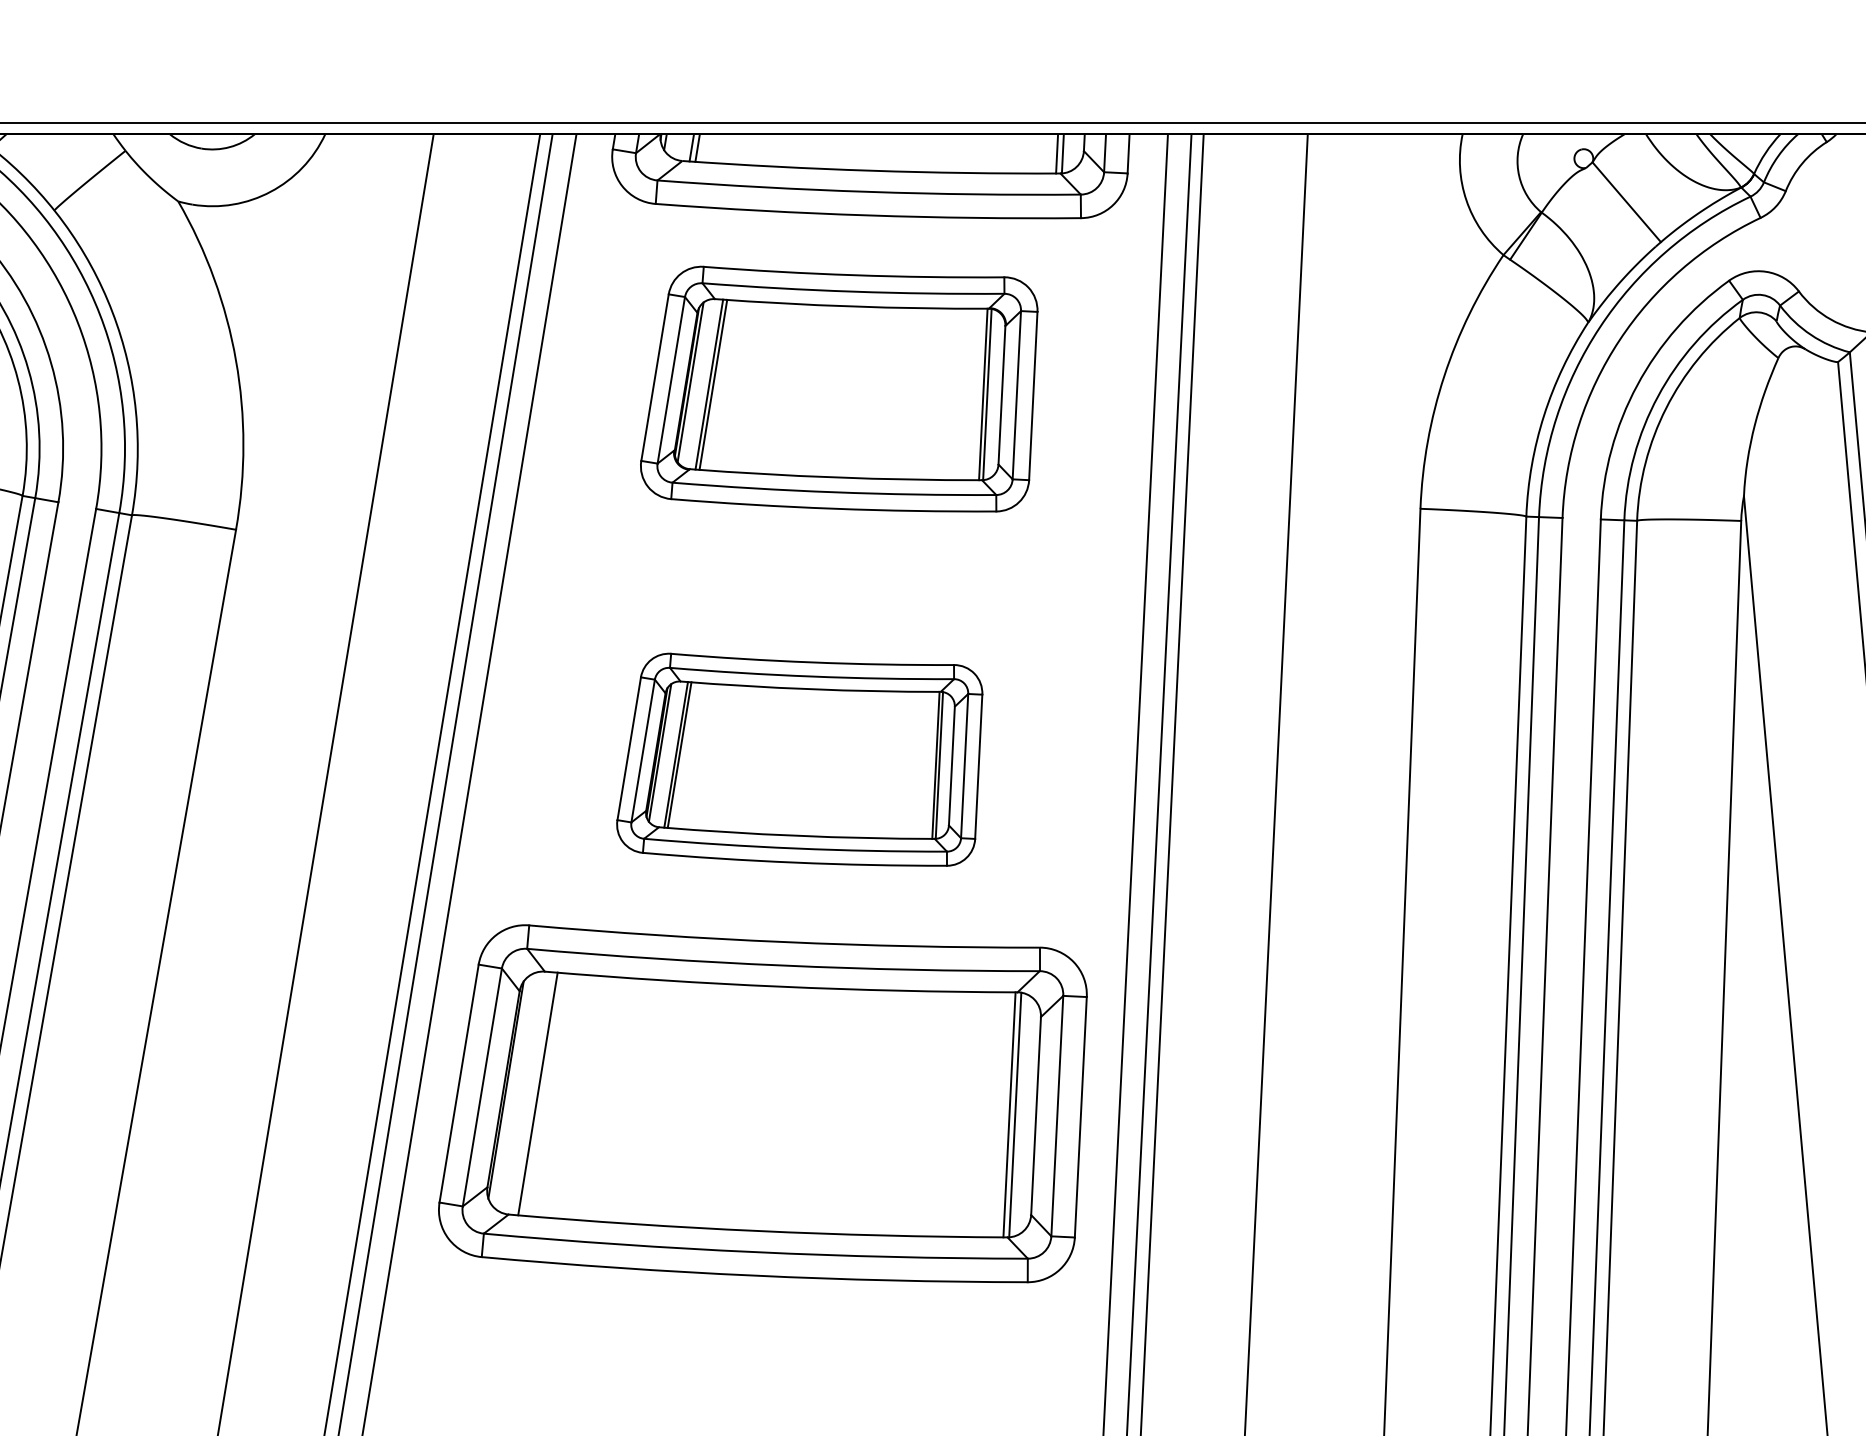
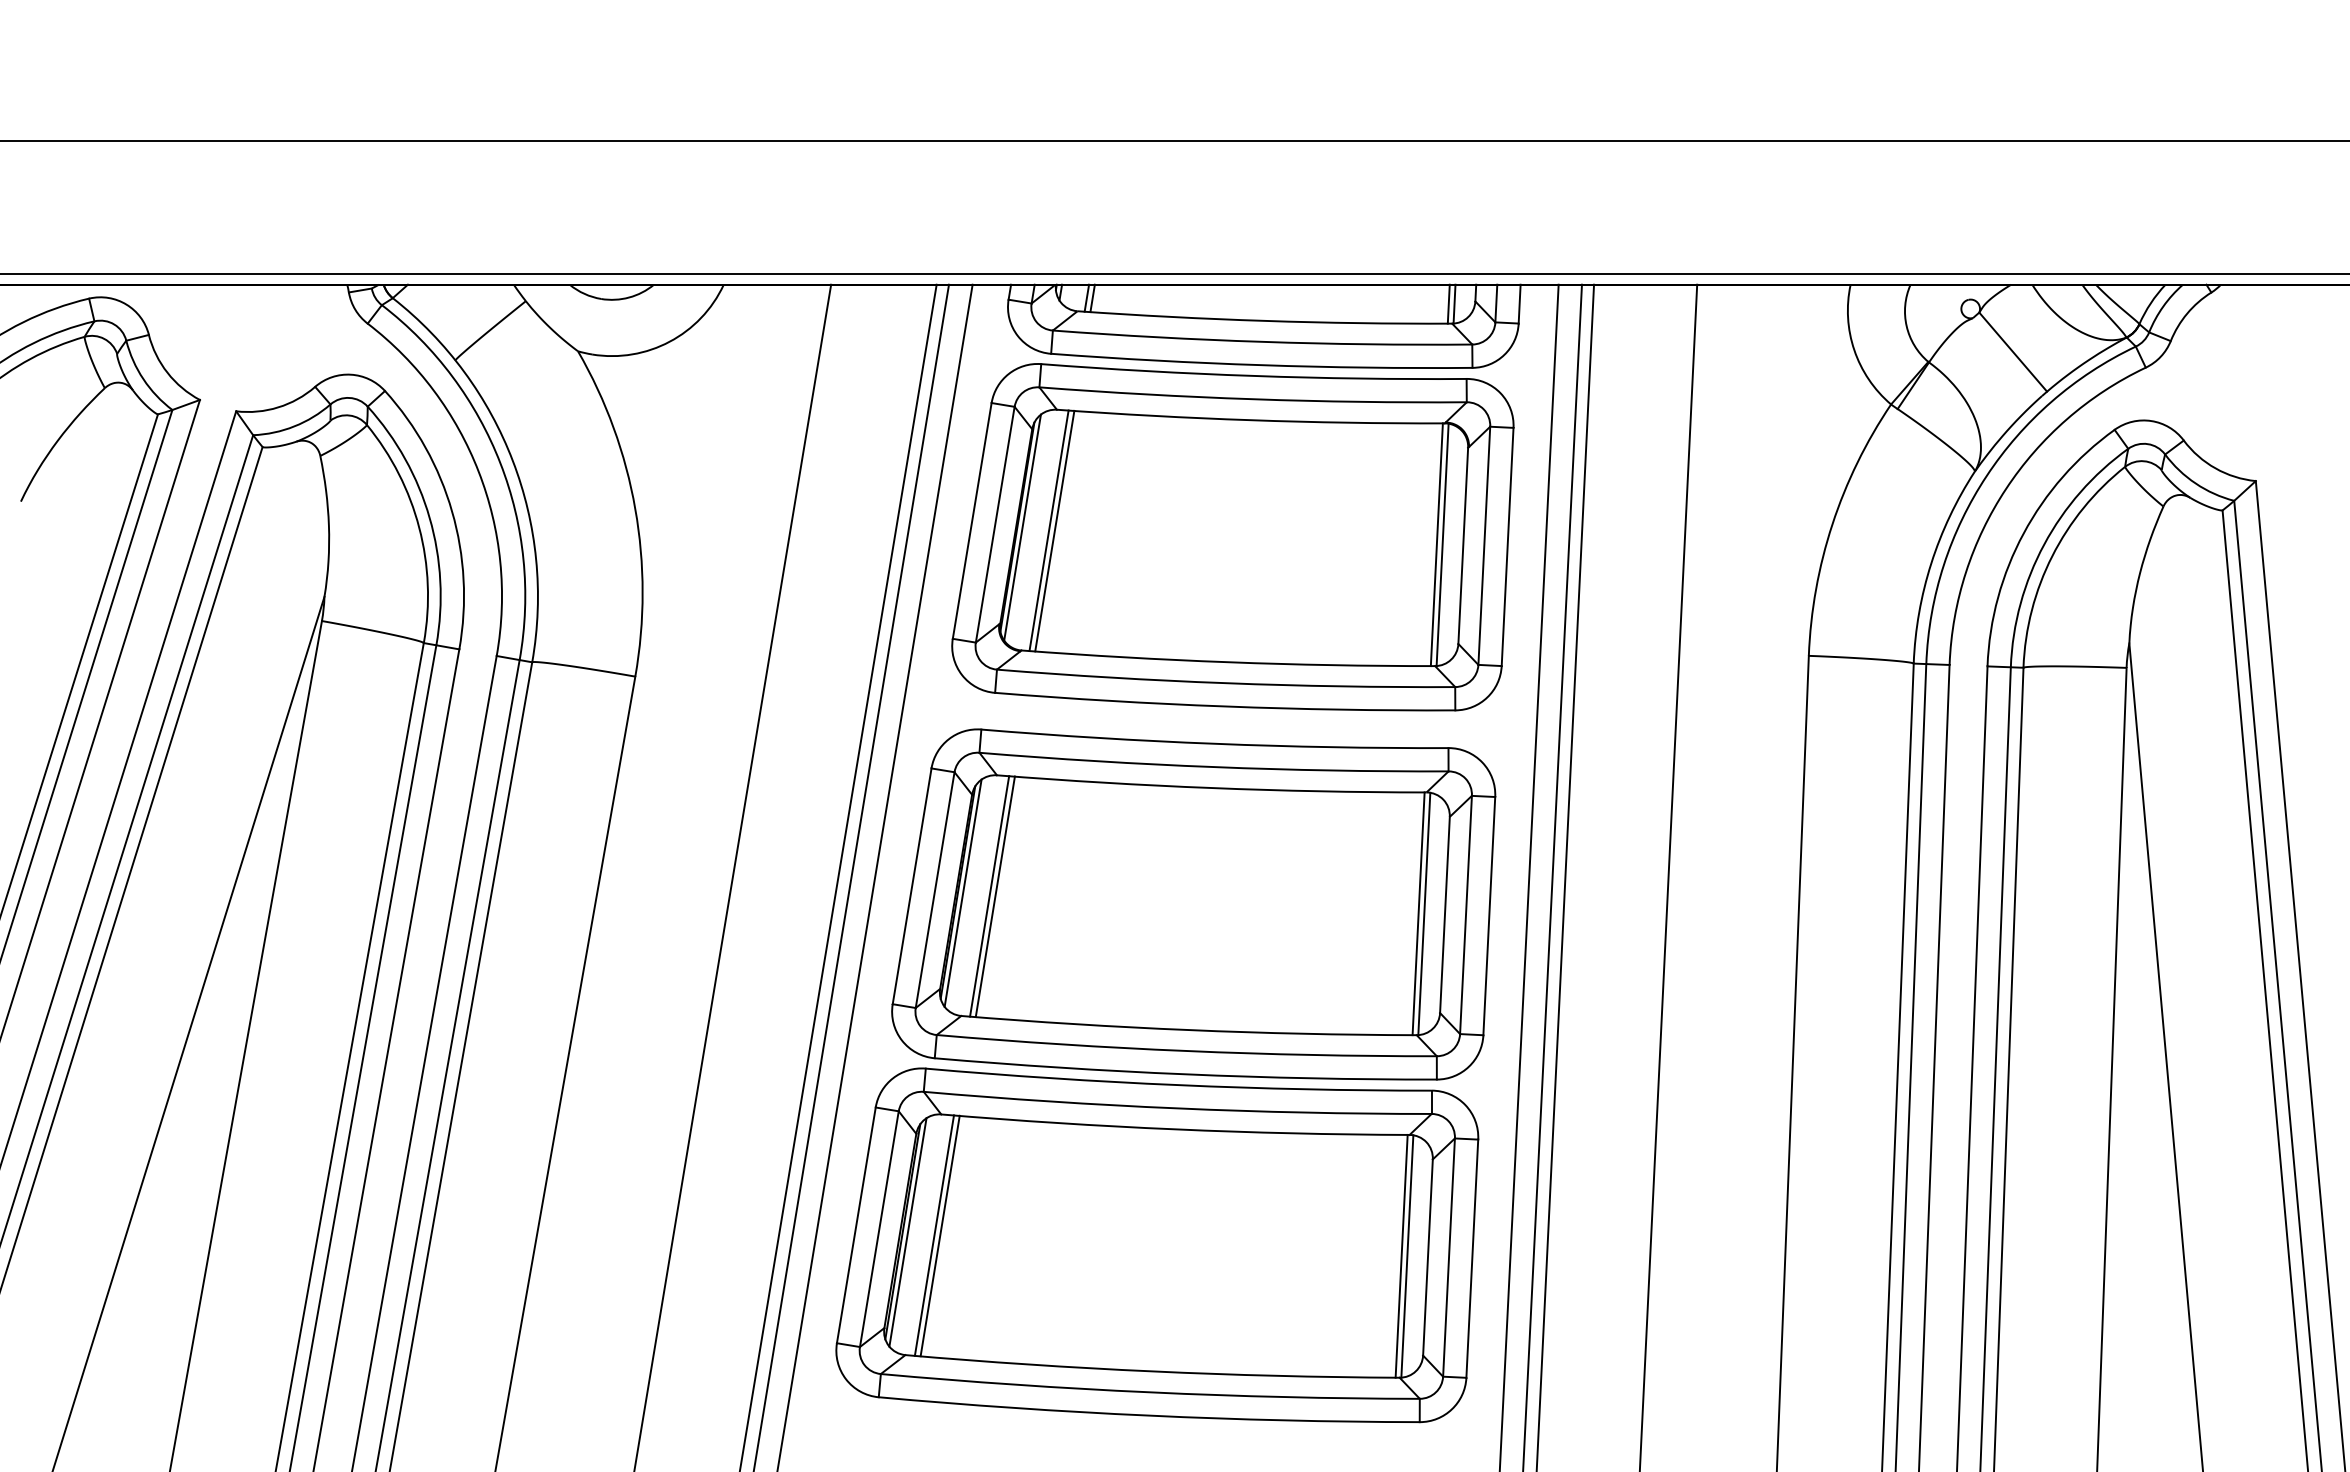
part: (838, 389) -> (1232, 537), size x1.43
part: (799, 759) -> (1193, 904), size x1.67
line: (510, 1090) -> (907, 1232), added
line: (543, 1093) -> (939, 1235), added

